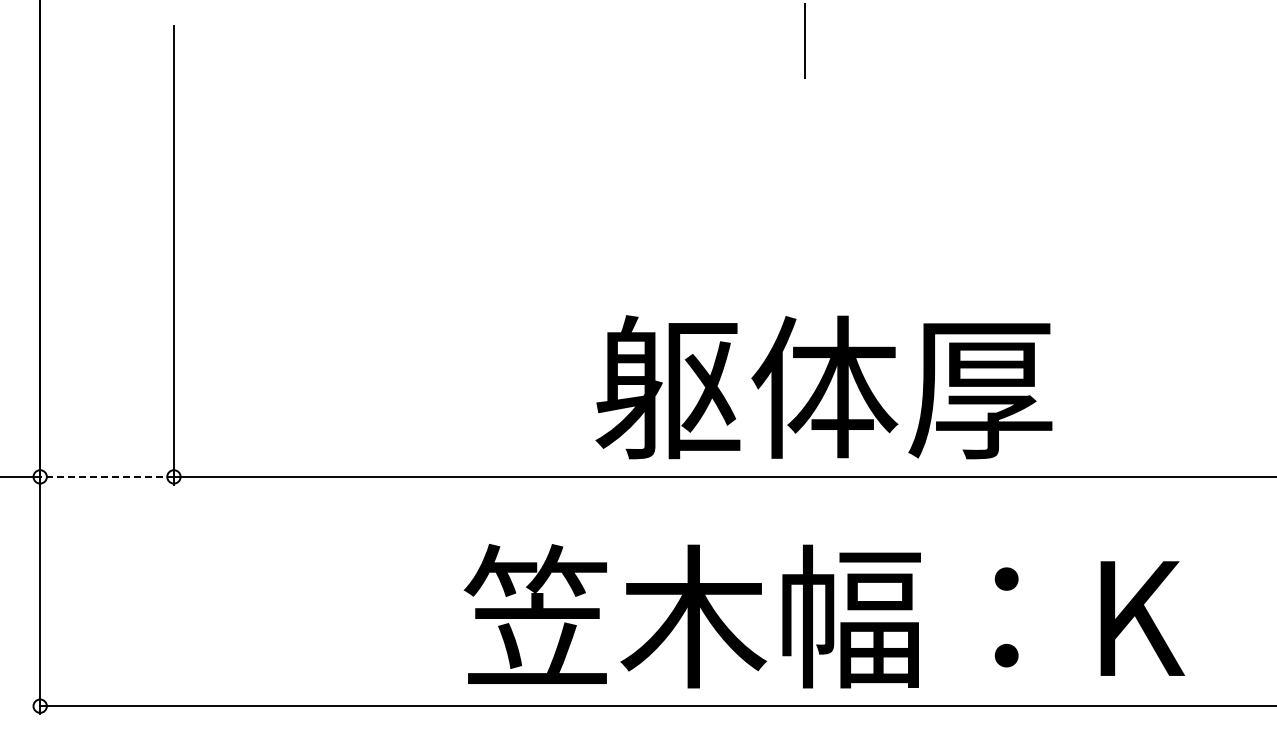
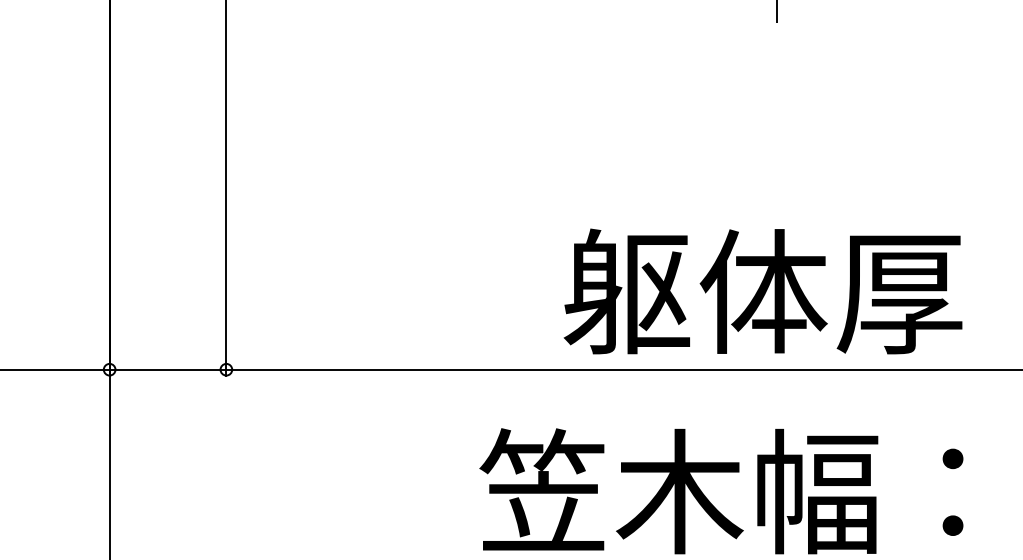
text: (823, 387) -> (762, 291), moved
line: (107, 476) -> (168, 369), dashed -> solid

